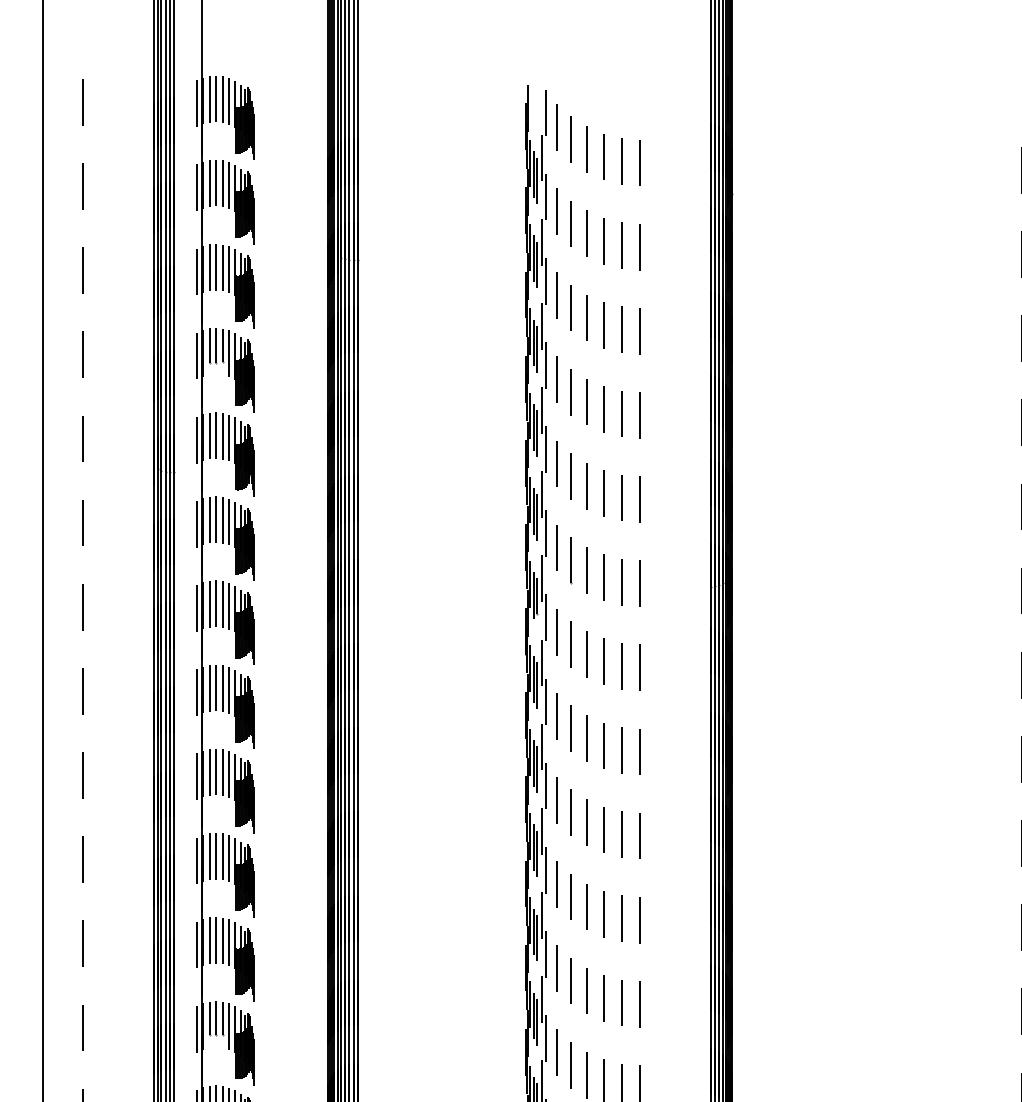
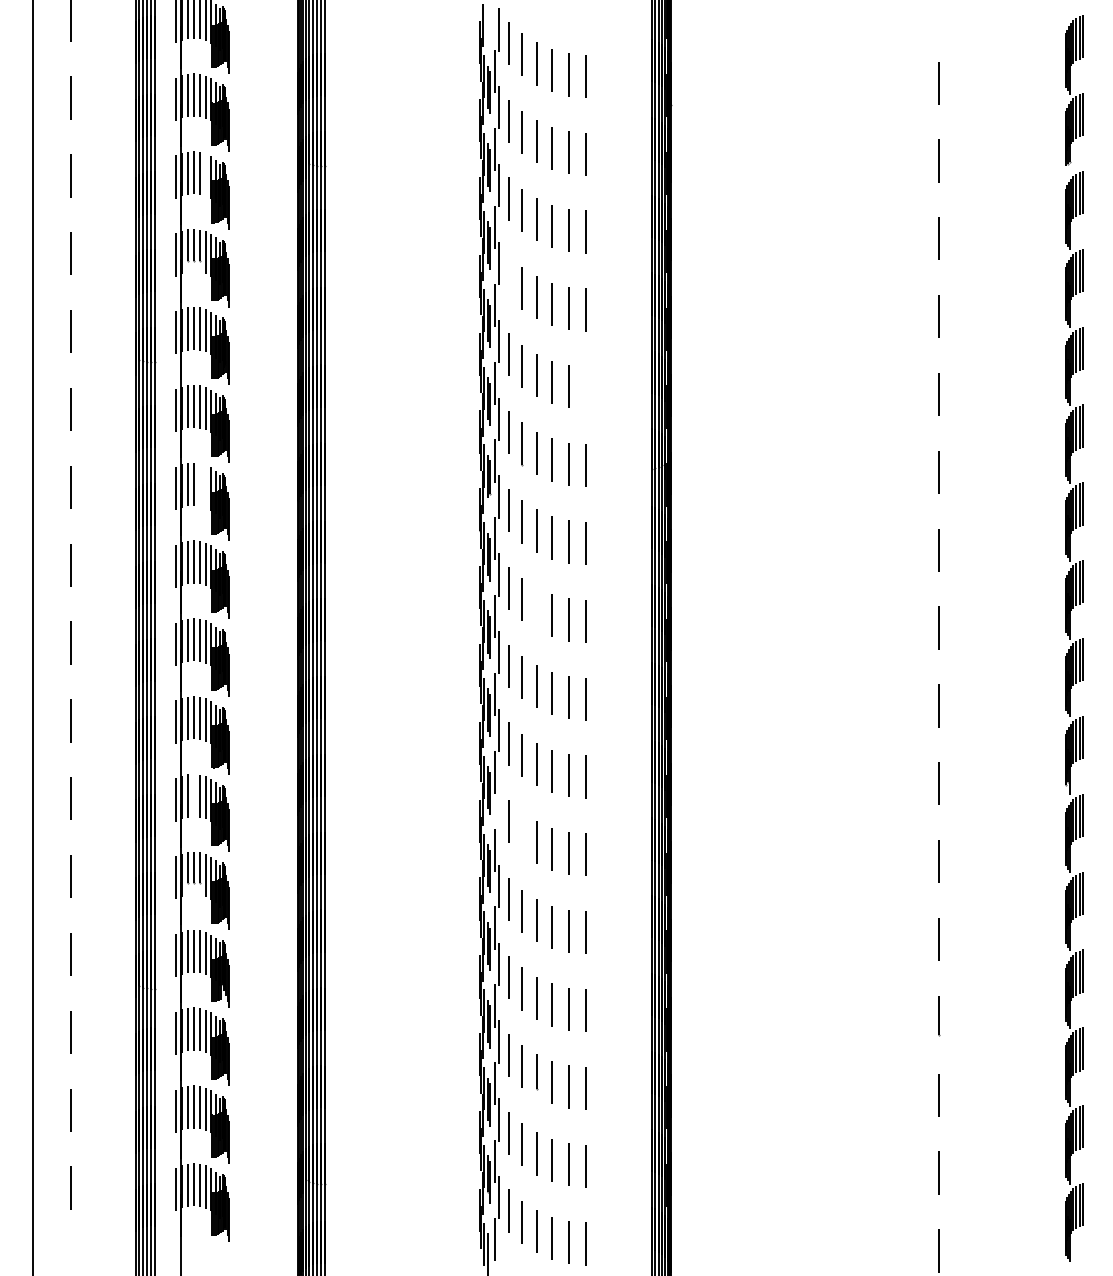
line: (228, 269) -> (205, 174), removed
line: (557, 379) -> (509, 276), removed
line: (639, 499) -> (585, 387), removed
line: (222, 604) -> (199, 484), removed
line: (228, 606) -> (205, 486), removed
line: (586, 738) -> (536, 608), removed
line: (216, 940) -> (193, 795), removed
line: (545, 954) -> (498, 808), removed
line: (571, 980) -> (522, 832), removed

